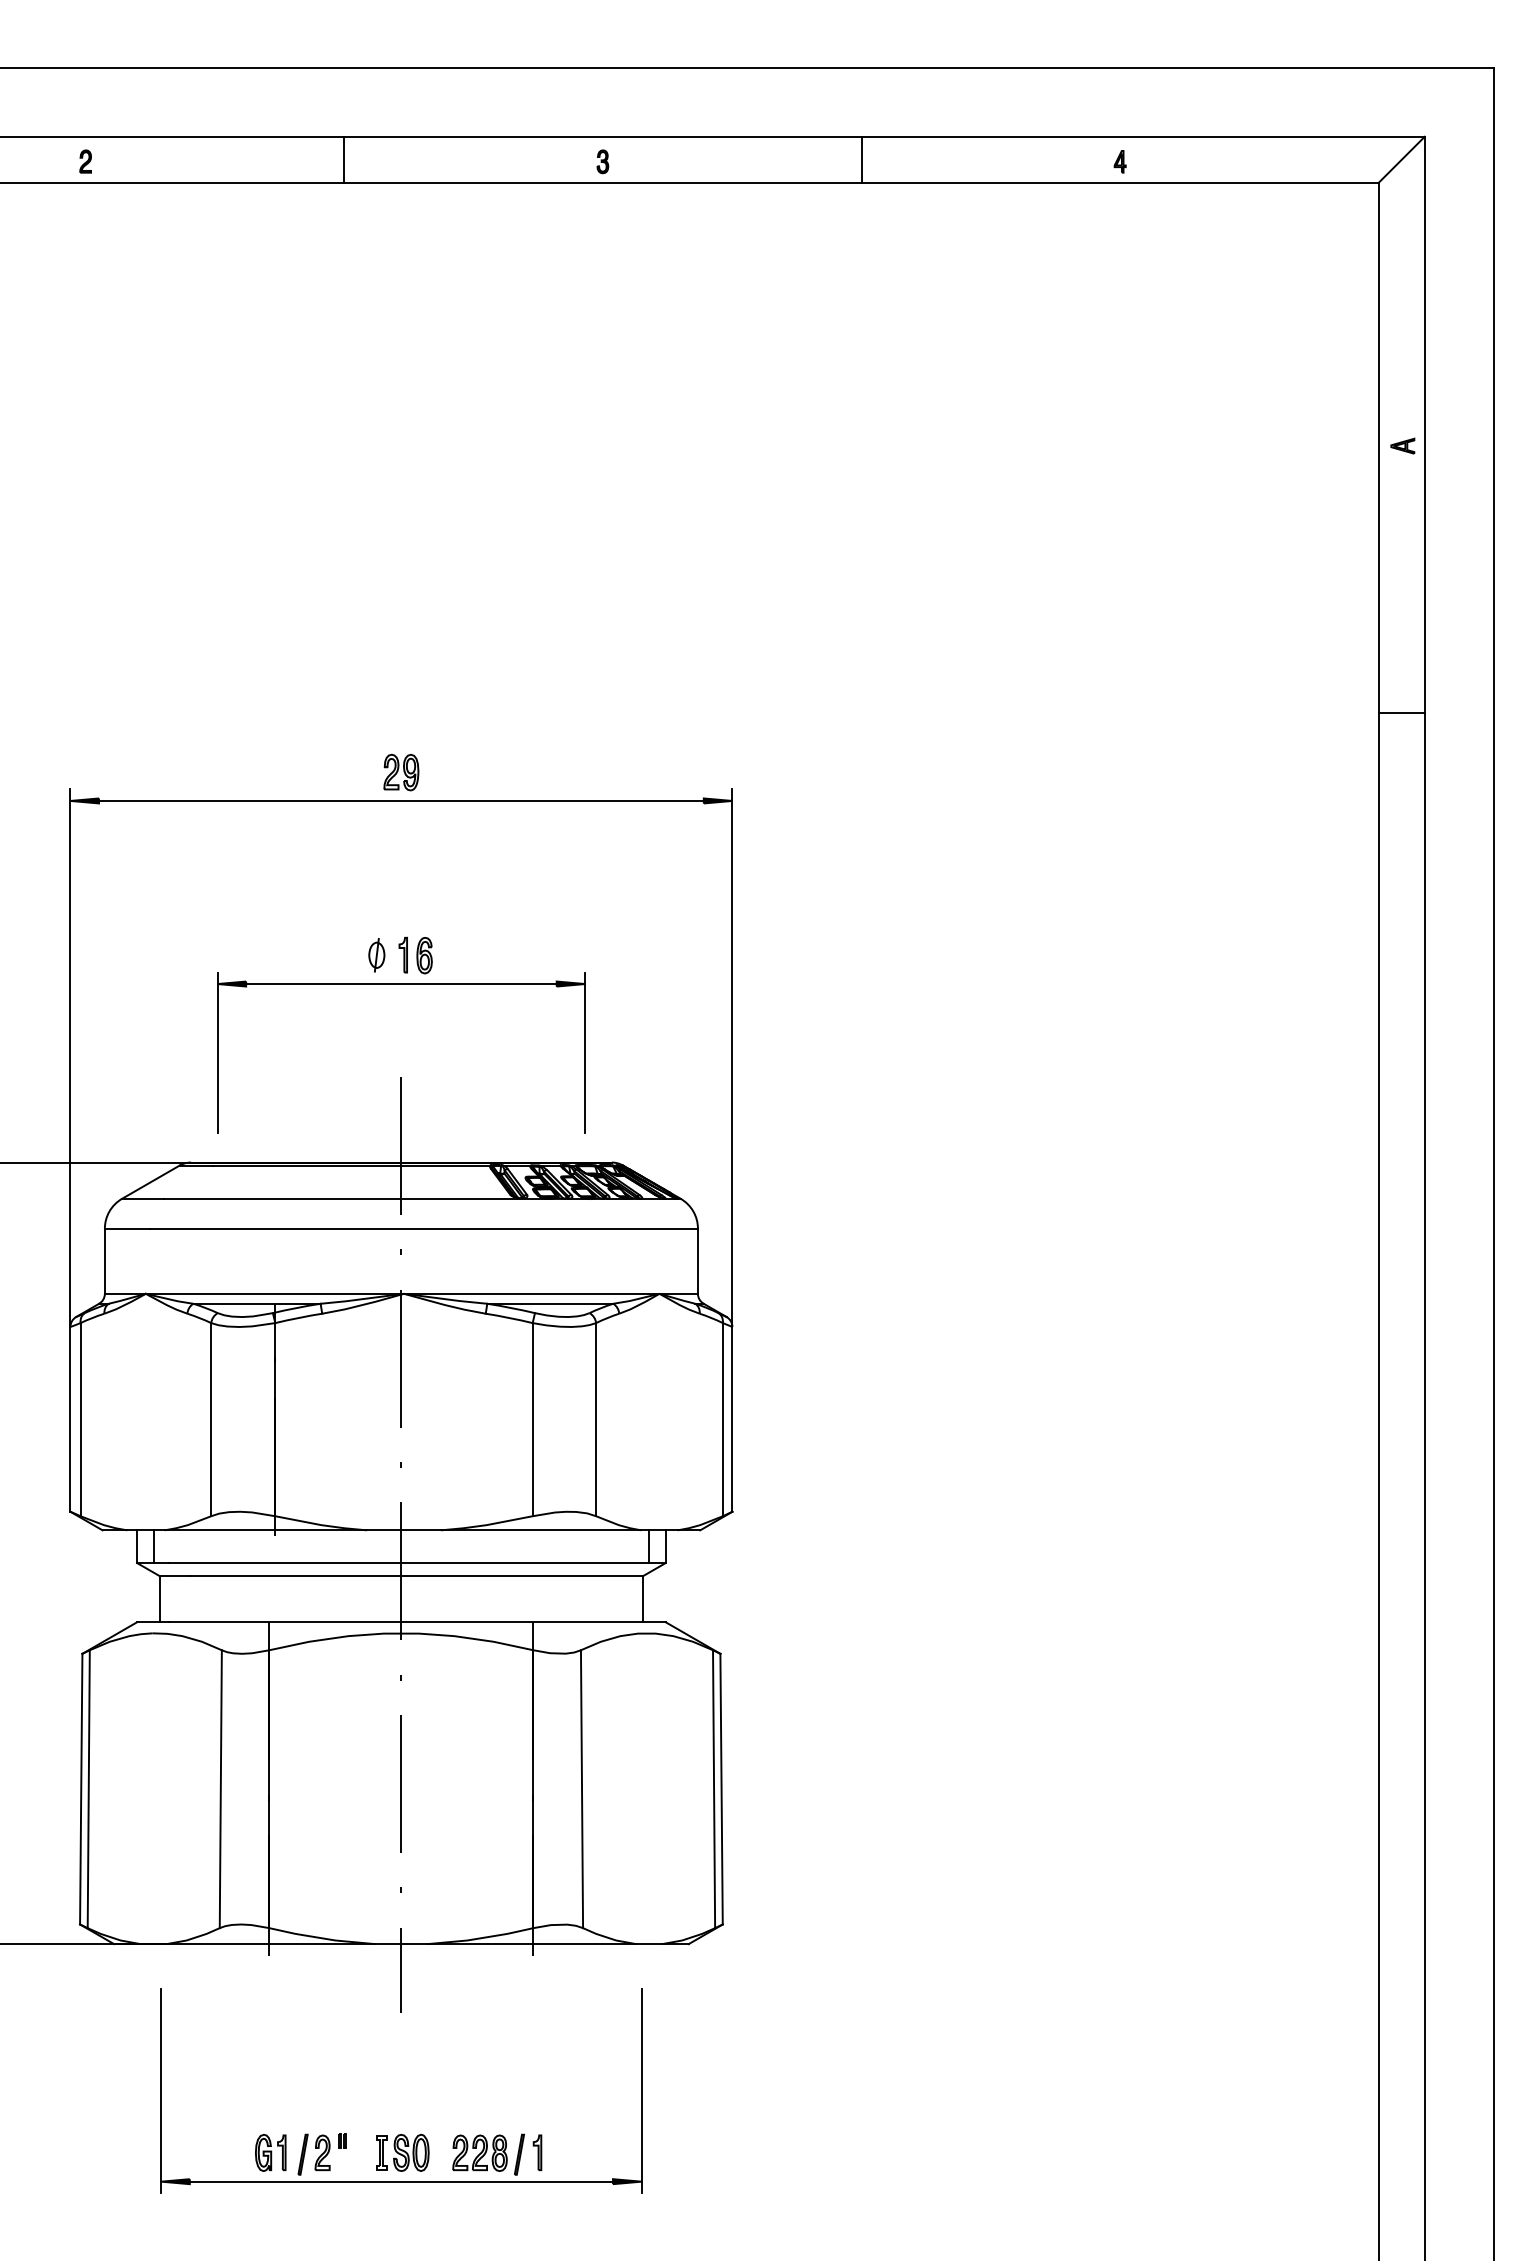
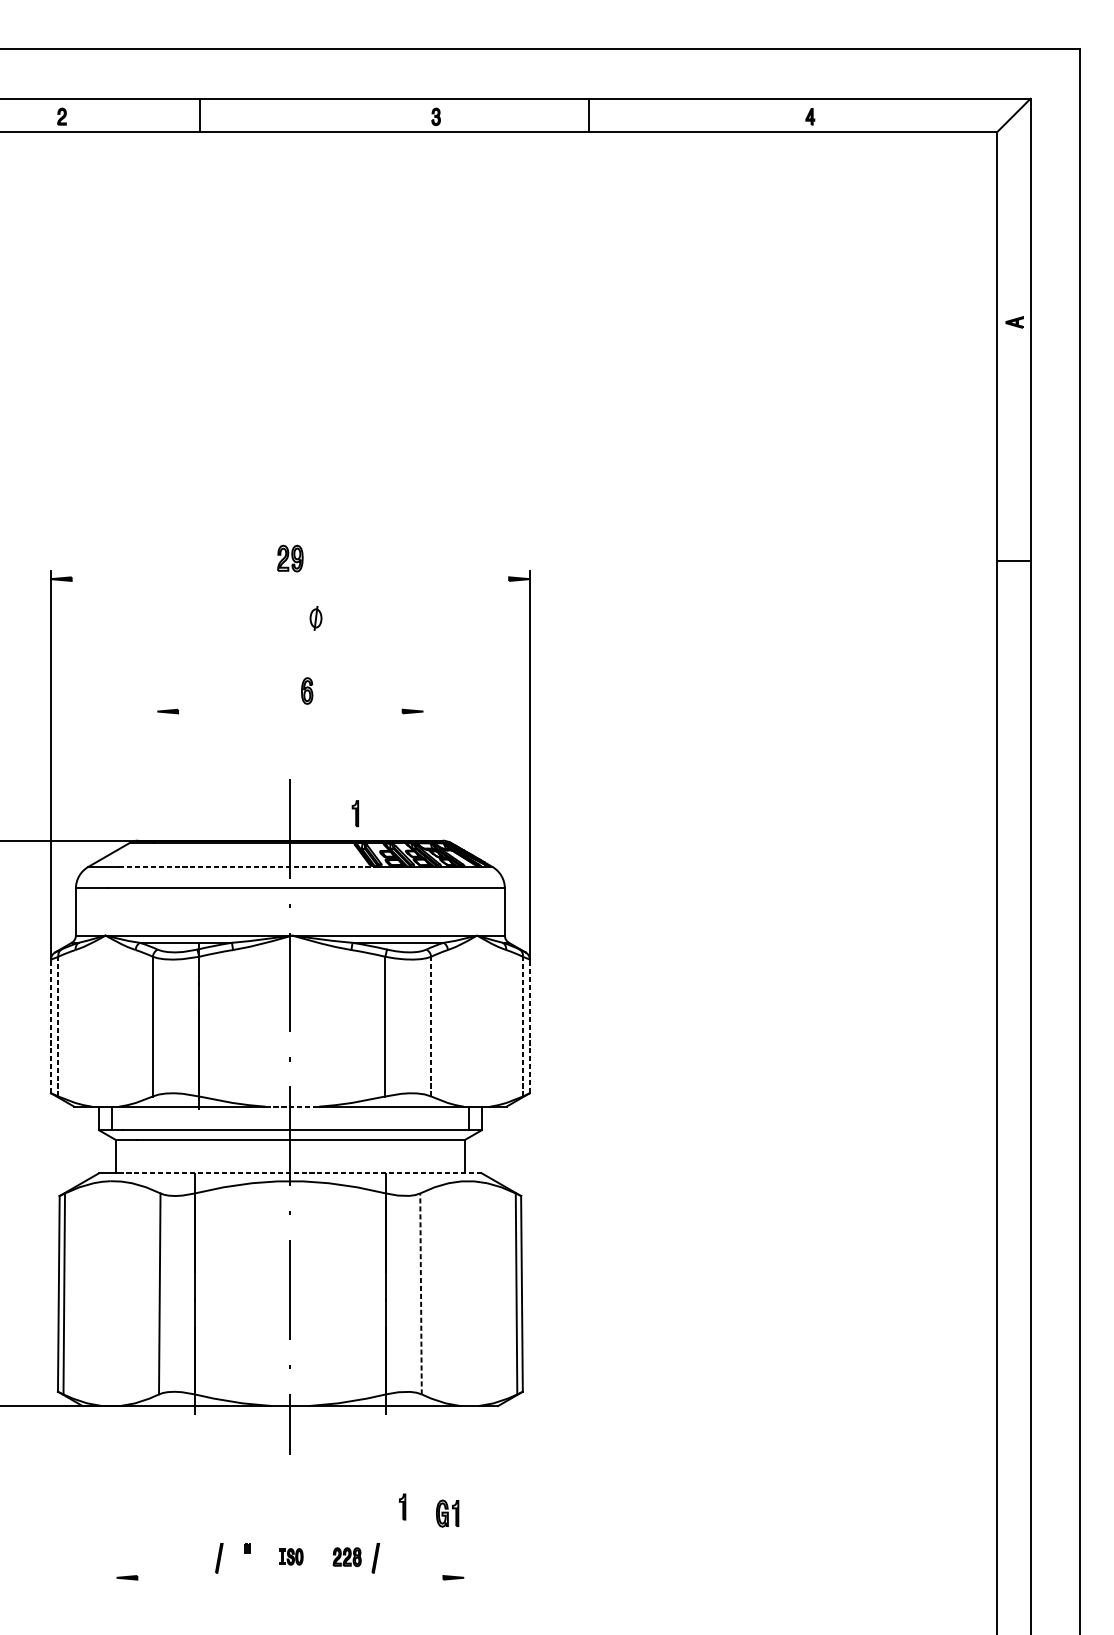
line: (344, 159) -> (200, 115), moved
line: (861, 159) -> (589, 115), moved
line: (1401, 713) -> (1013, 561), moved
line: (401, 800) -> (290, 578), removed
part: (402, 954) -> (354, 813), moved
part: (376, 955) -> (315, 618), moved
line: (401, 984) -> (290, 711), removed
line: (217, 1052) -> (157, 761), removed
line: (585, 1052) -> (423, 761), removed
line: (342, 1198) -> (247, 866), solid -> dashed
line: (70, 1418) -> (51, 1025), solid -> dashed
line: (732, 1418) -> (529, 1025), solid -> dashed
line: (80, 1419) -> (58, 1026), solid -> dashed
line: (596, 1419) -> (431, 1026), solid -> dashed
line: (722, 1419) -> (522, 1026), solid -> dashed
line: (404, 1530) -> (292, 1106), solid -> dashed
line: (417, 1622) -> (302, 1173), solid -> dashed
line: (582, 1789) -> (421, 1294), solid -> dashed
line: (161, 2091) -> (116, 1512), removed
line: (641, 2091) -> (464, 1512), removed
part: (270, 2152) -> (447, 1513), moved
part: (322, 2152) -> (233, 1556), removed
part: (402, 2152) -> (291, 1556), size x0.6
part: (479, 2152) -> (346, 1556), size x0.7
part: (537, 2152) -> (402, 1506), moved
line: (401, 2181) -> (290, 1577), removed

